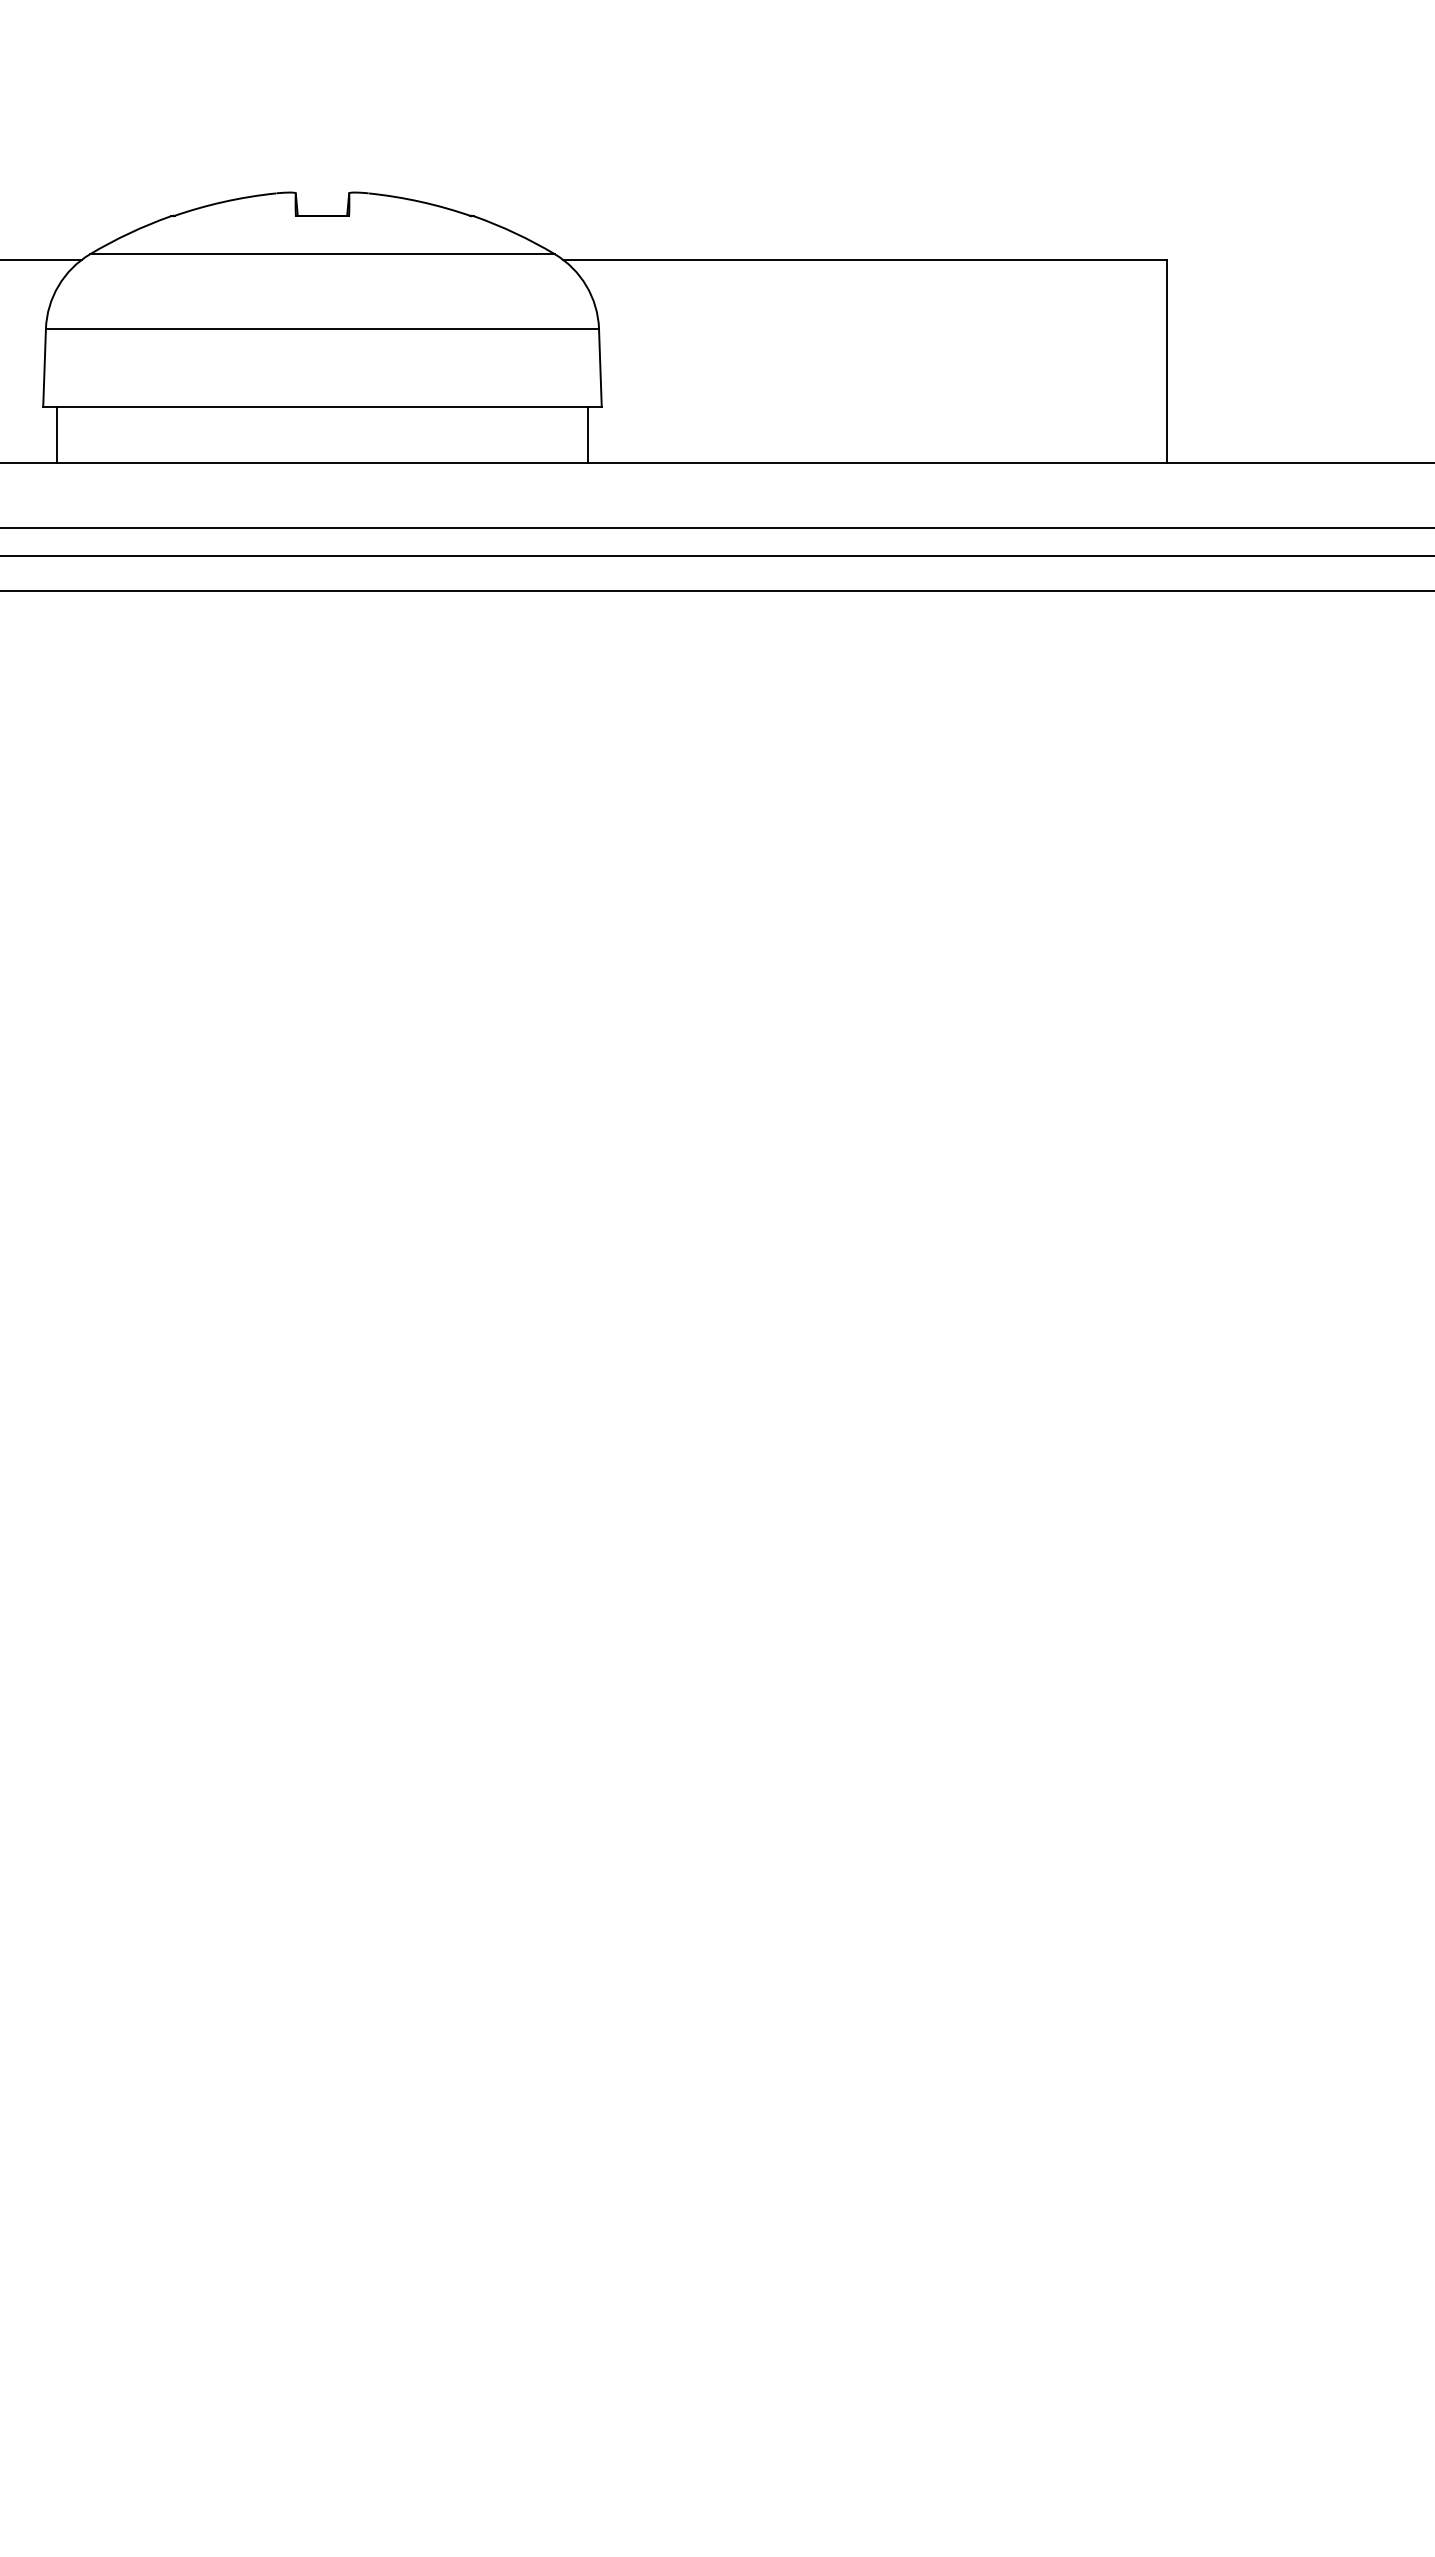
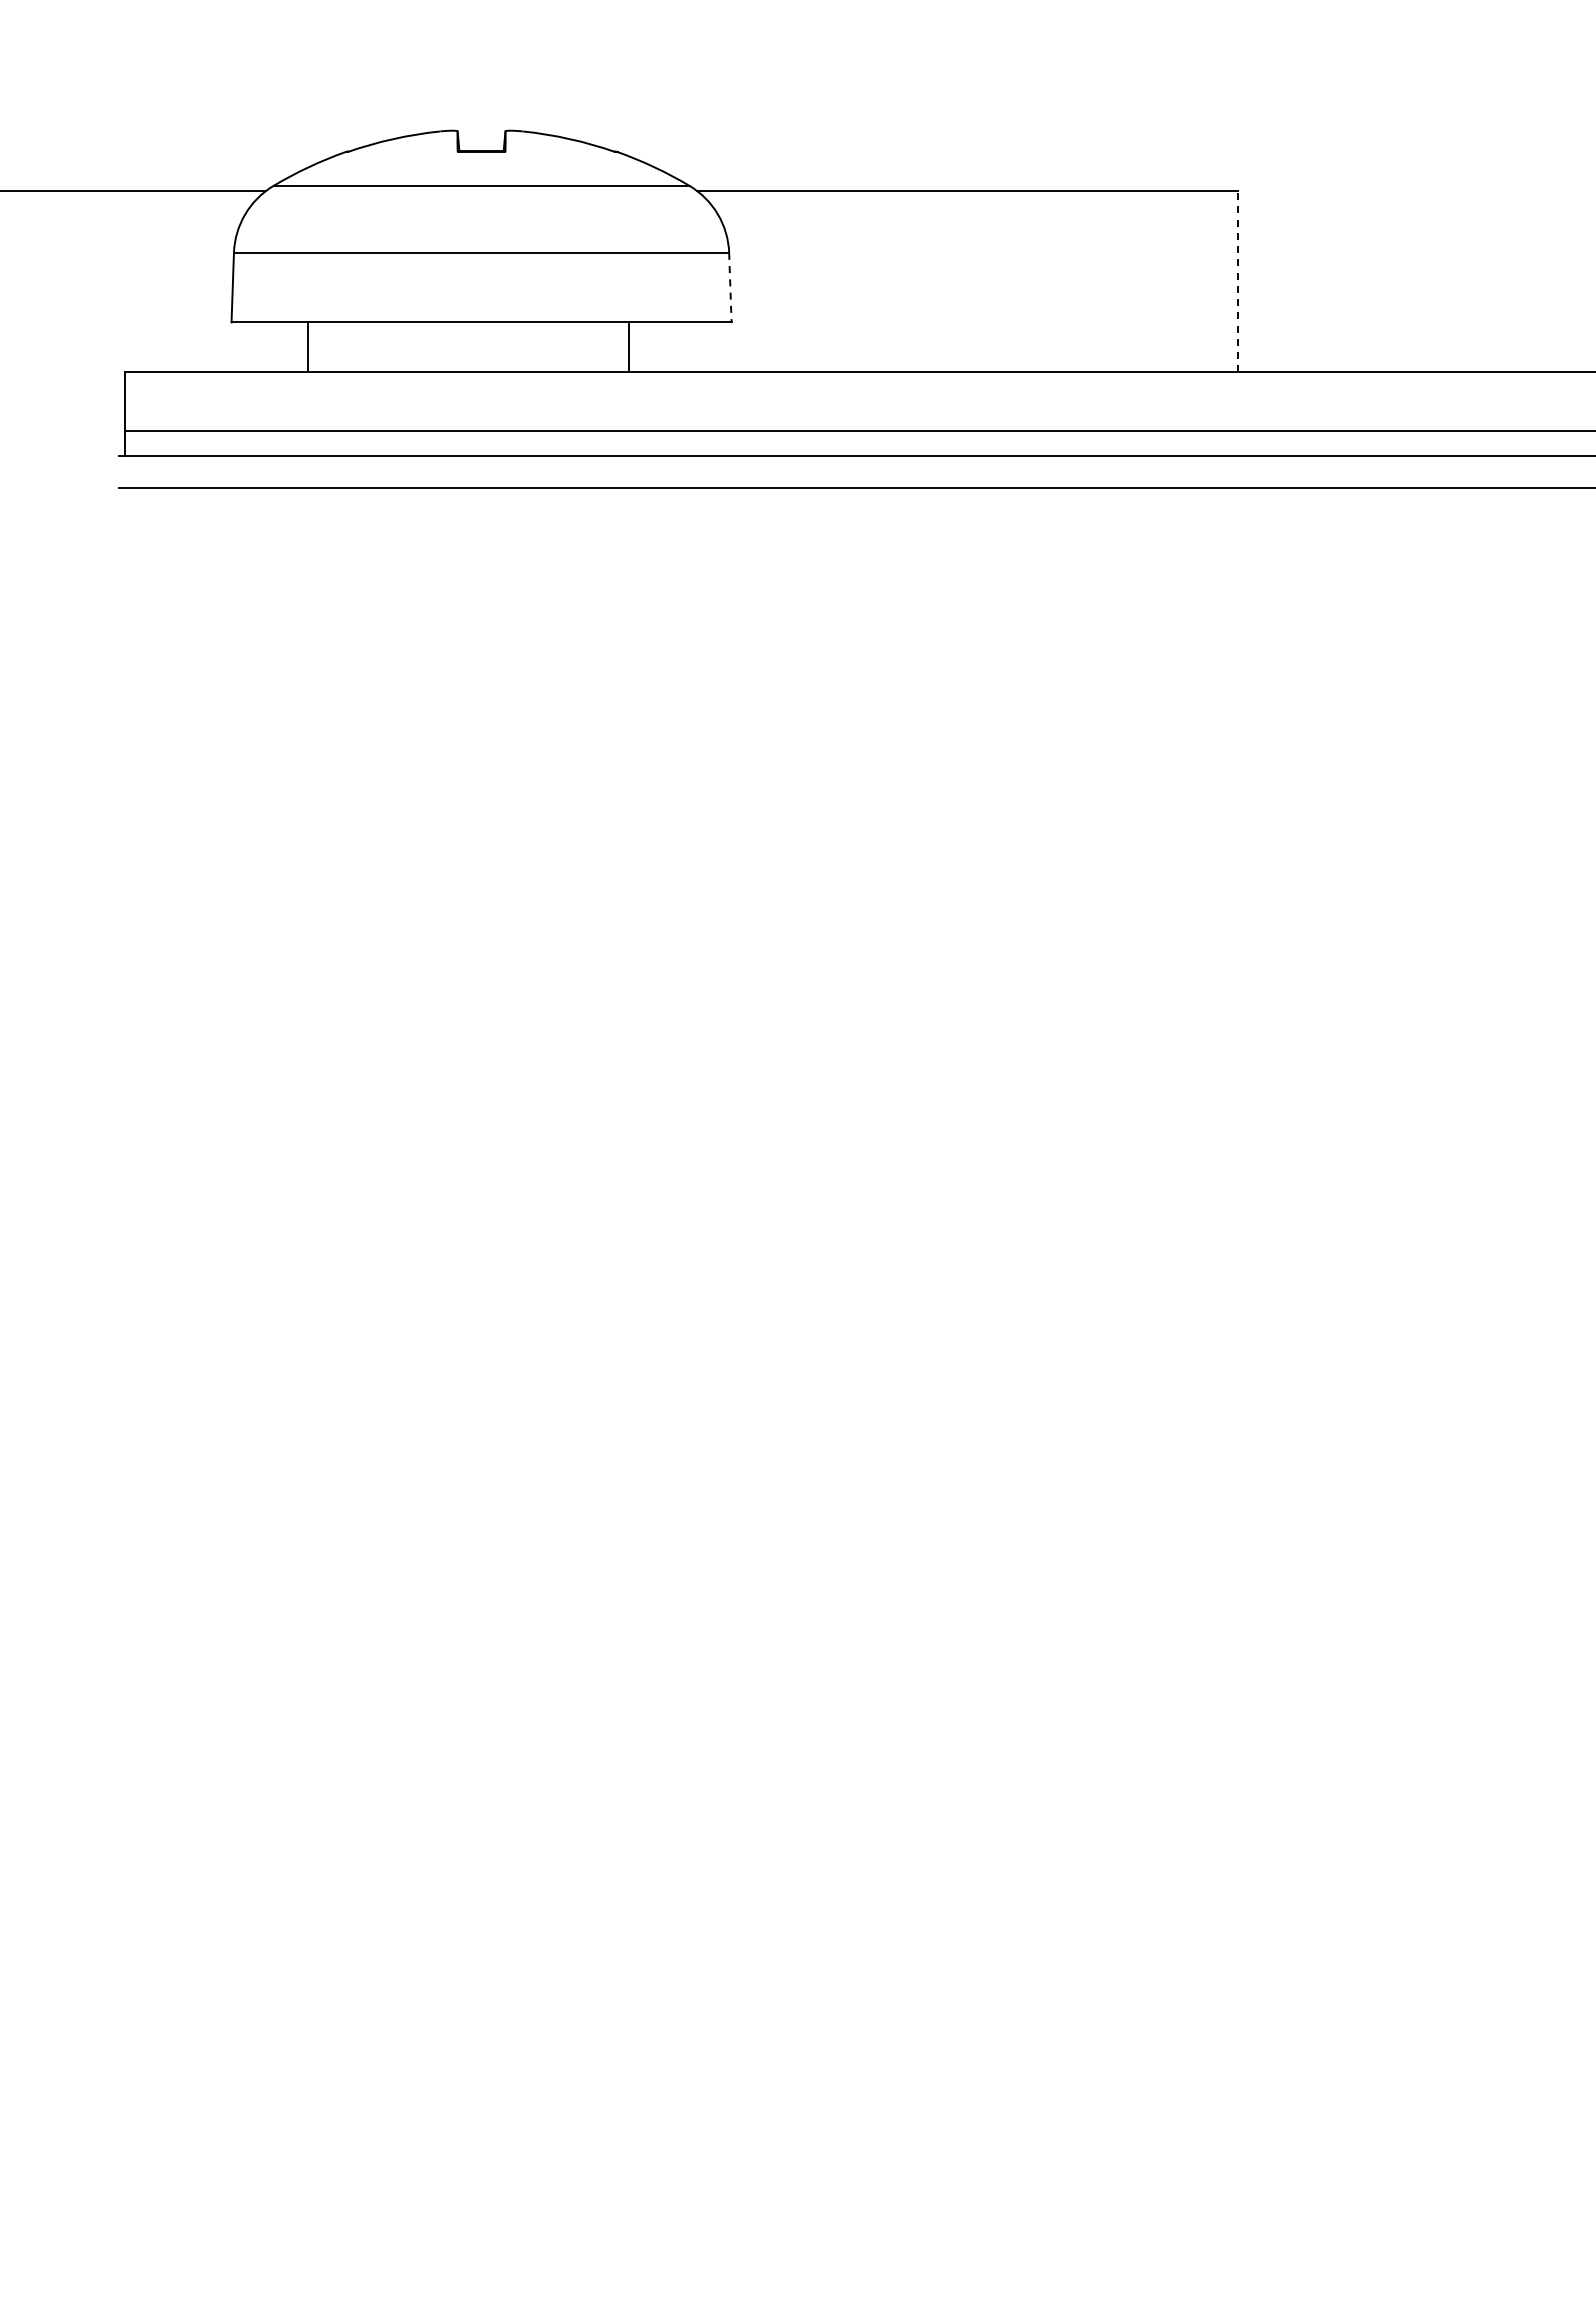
line: (1166, 360) -> (1237, 281), solid -> dashed
line: (600, 367) -> (730, 287), solid -> dashed
line: (57, 434) -> (308, 347), moved
line: (588, 434) -> (629, 347), moved

